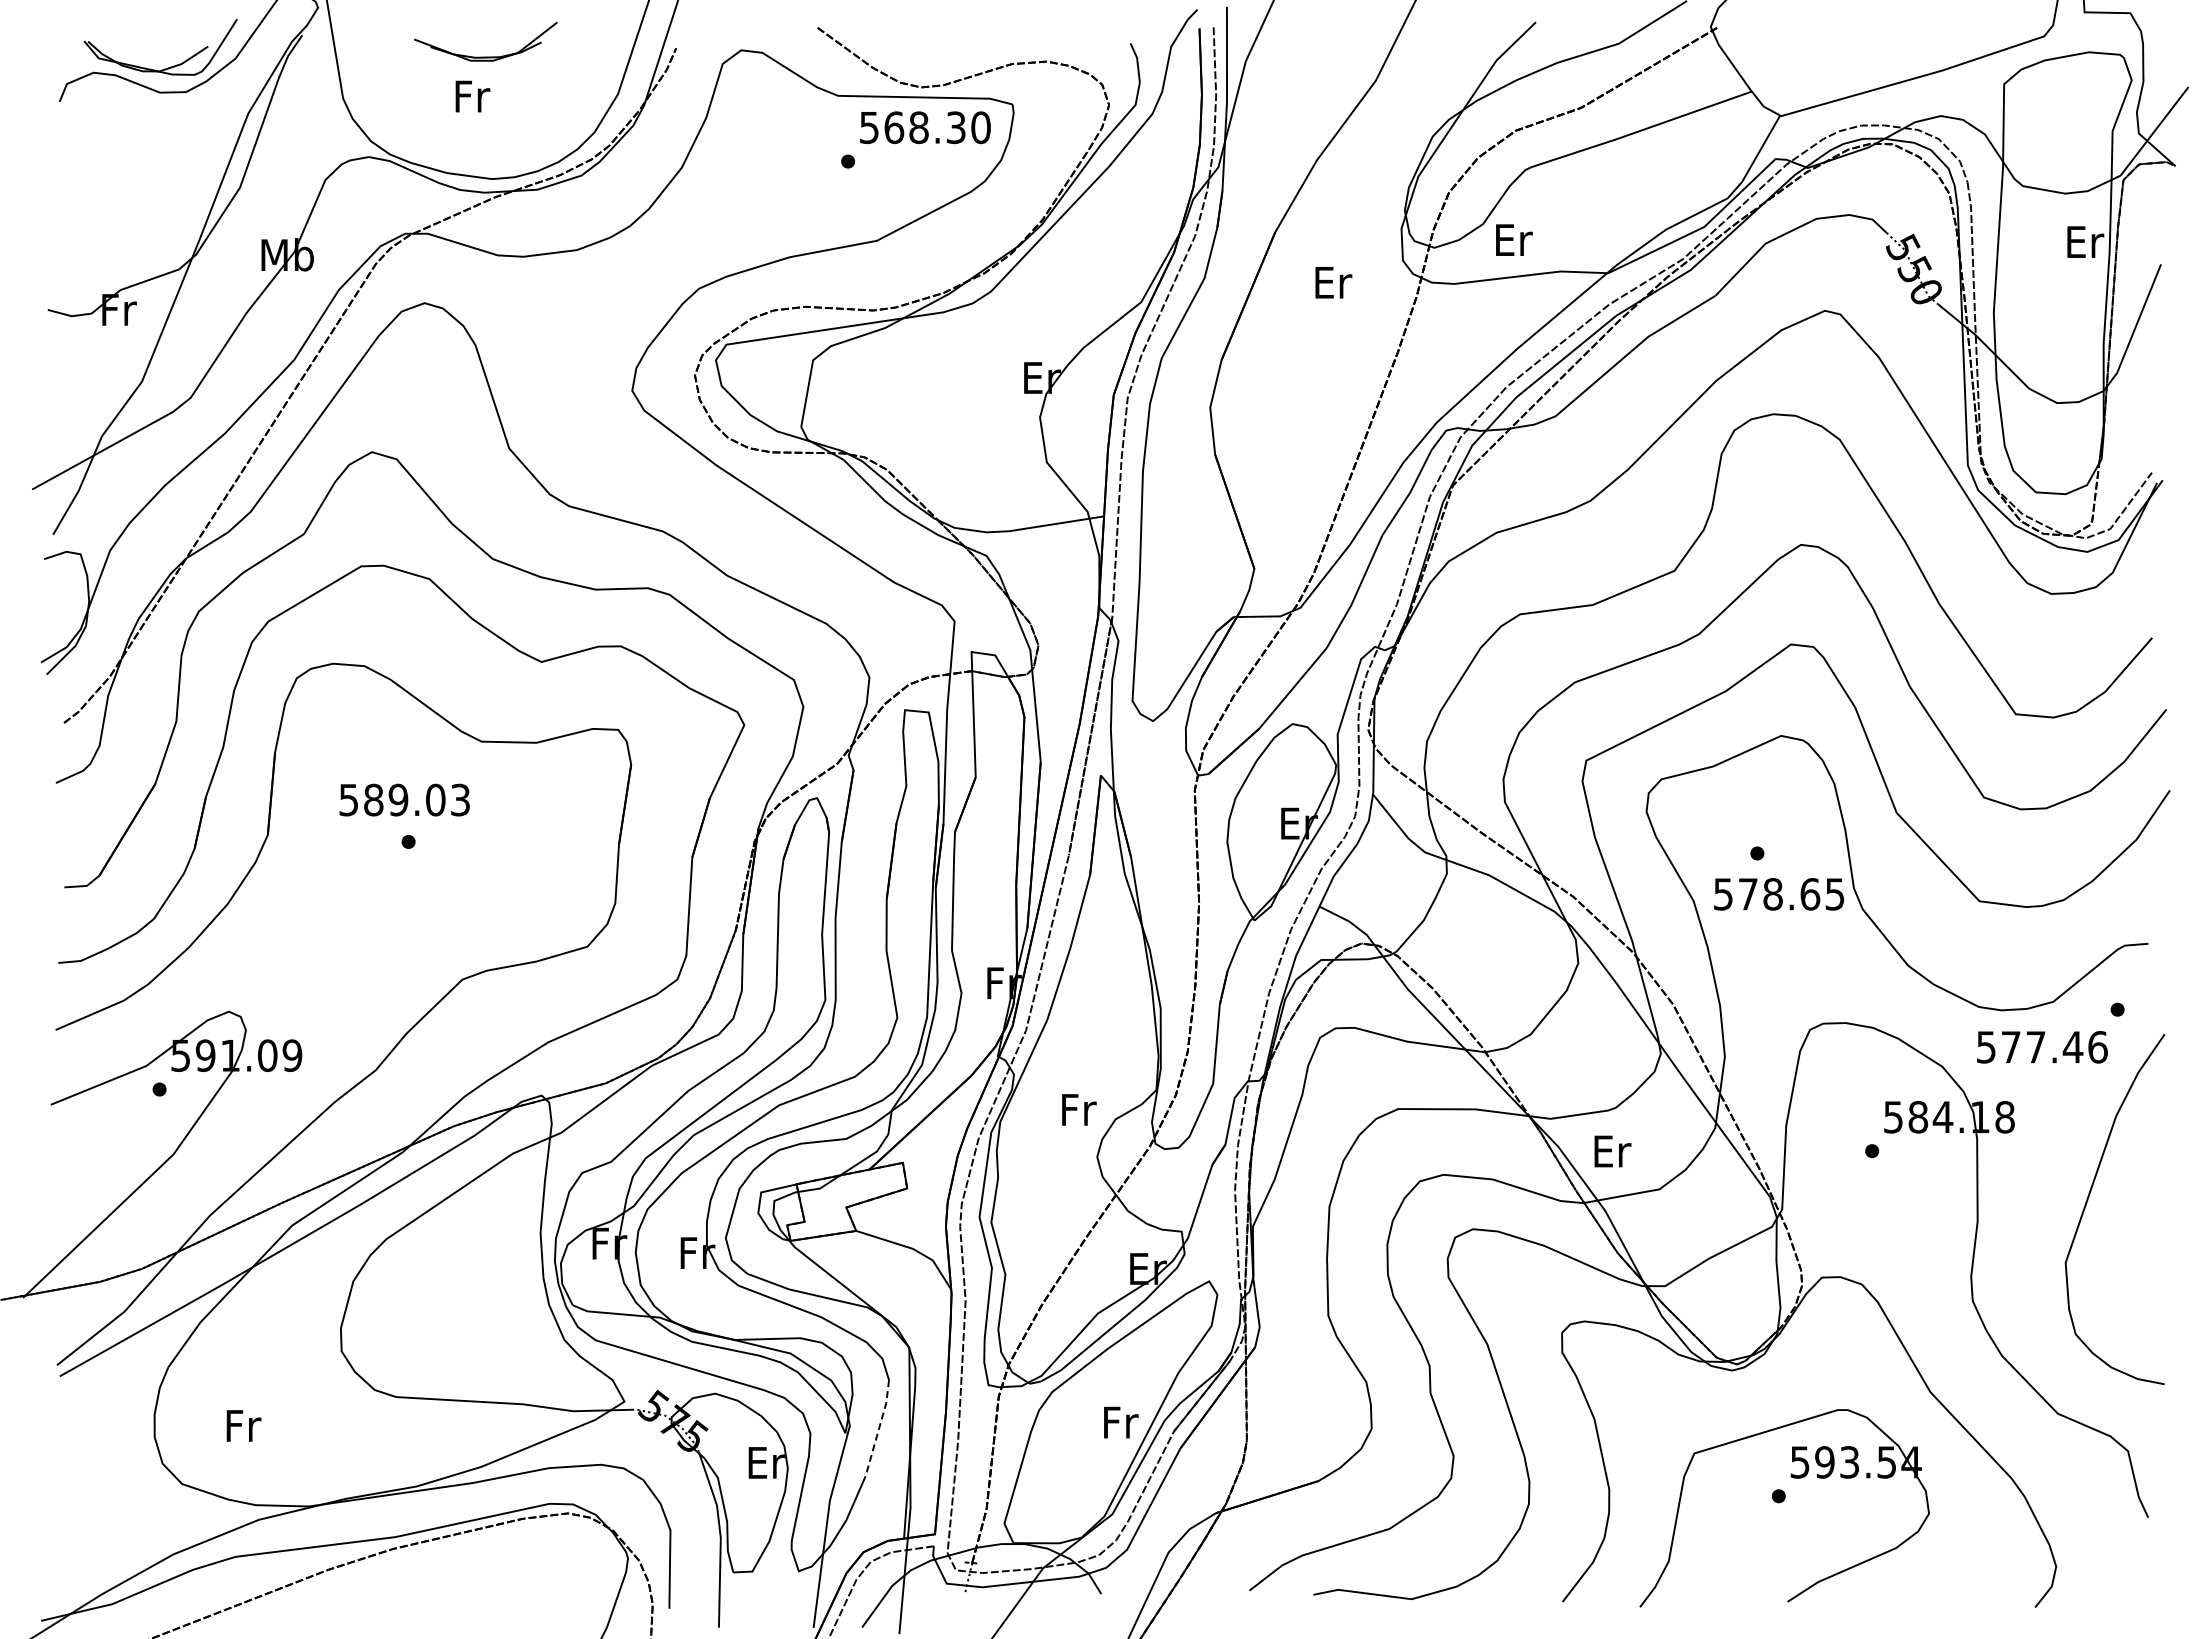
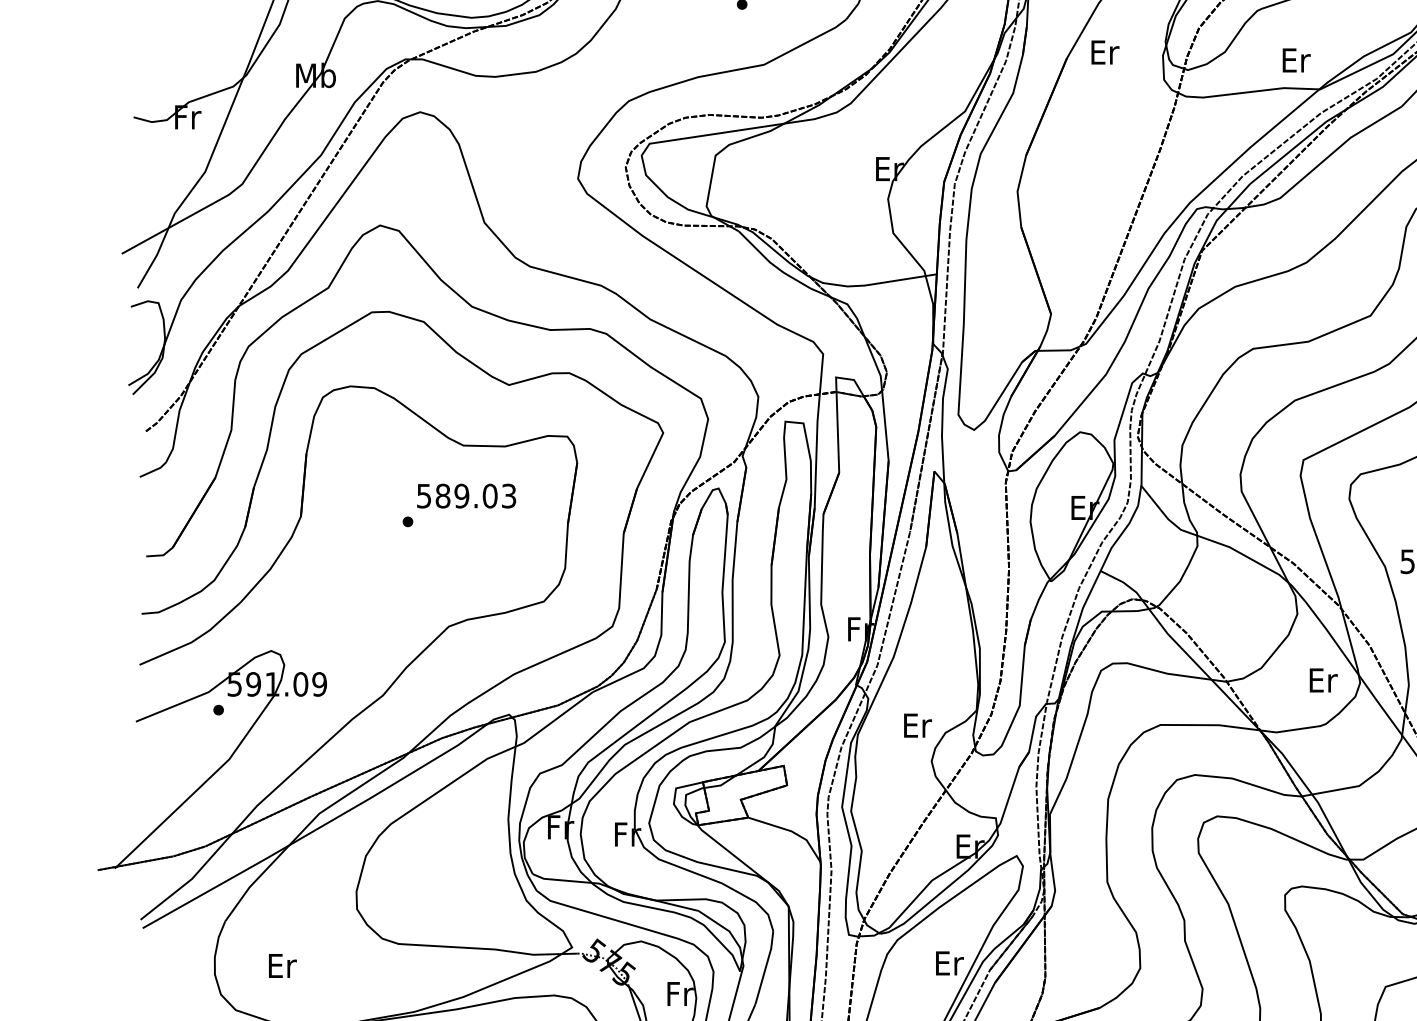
text: (1514, 239) -> (1296, 59), moved
text: (1333, 282) -> (1105, 52), moved
text: (404, 799) -> (466, 495), moved
text: (1079, 1109) -> (918, 725), Fr -> Er
text: (1612, 1151) -> (1323, 680), moved
text: (1121, 1422) -> (950, 963), Fr -> Er
text: (243, 1425) -> (282, 965), Fr -> Er
line: (879, 1428) -> (766, 967), dashed -> solid
text: (766, 1462) -> (680, 993), Er -> Fr

